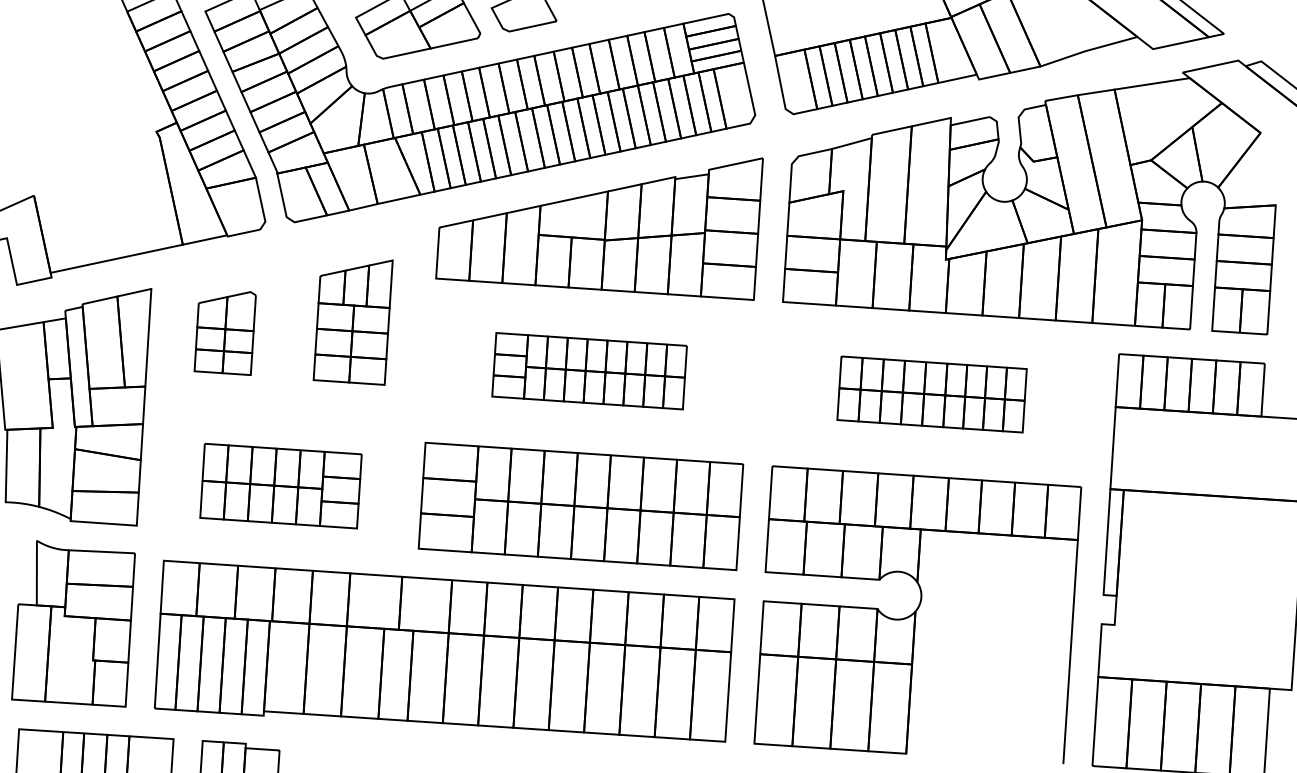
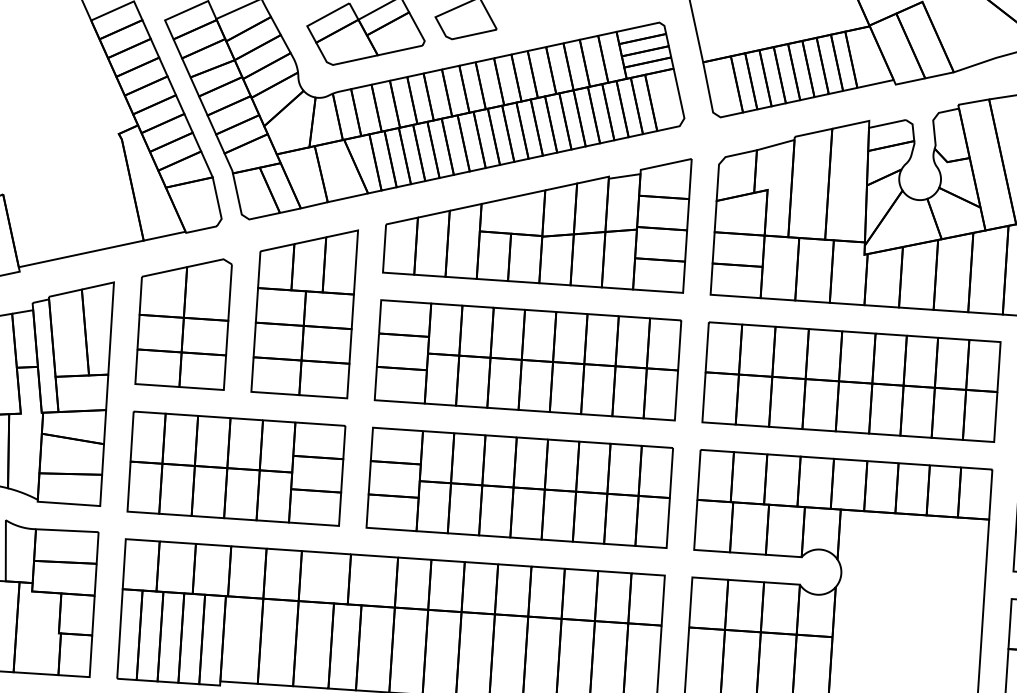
part: (352, 322) -> (303, 314), size x1.43
part: (225, 333) -> (184, 324), size x1.67
part: (589, 370) -> (527, 359), size x1.67
part: (931, 394) -> (850, 382), size x1.67
part: (280, 485) -> (235, 468), size x1.43

